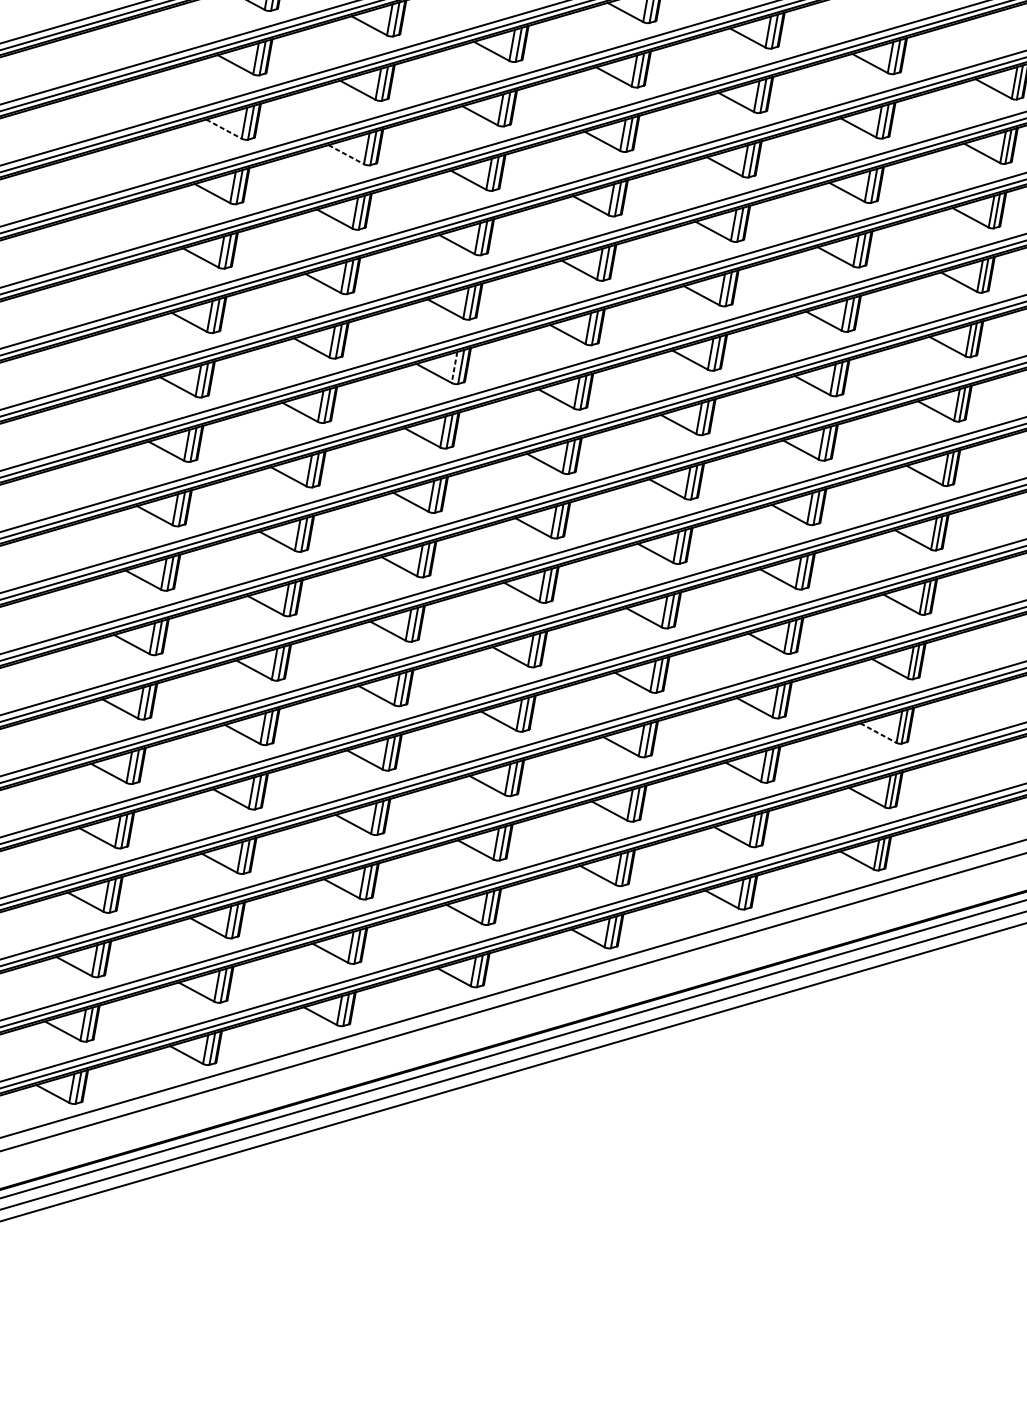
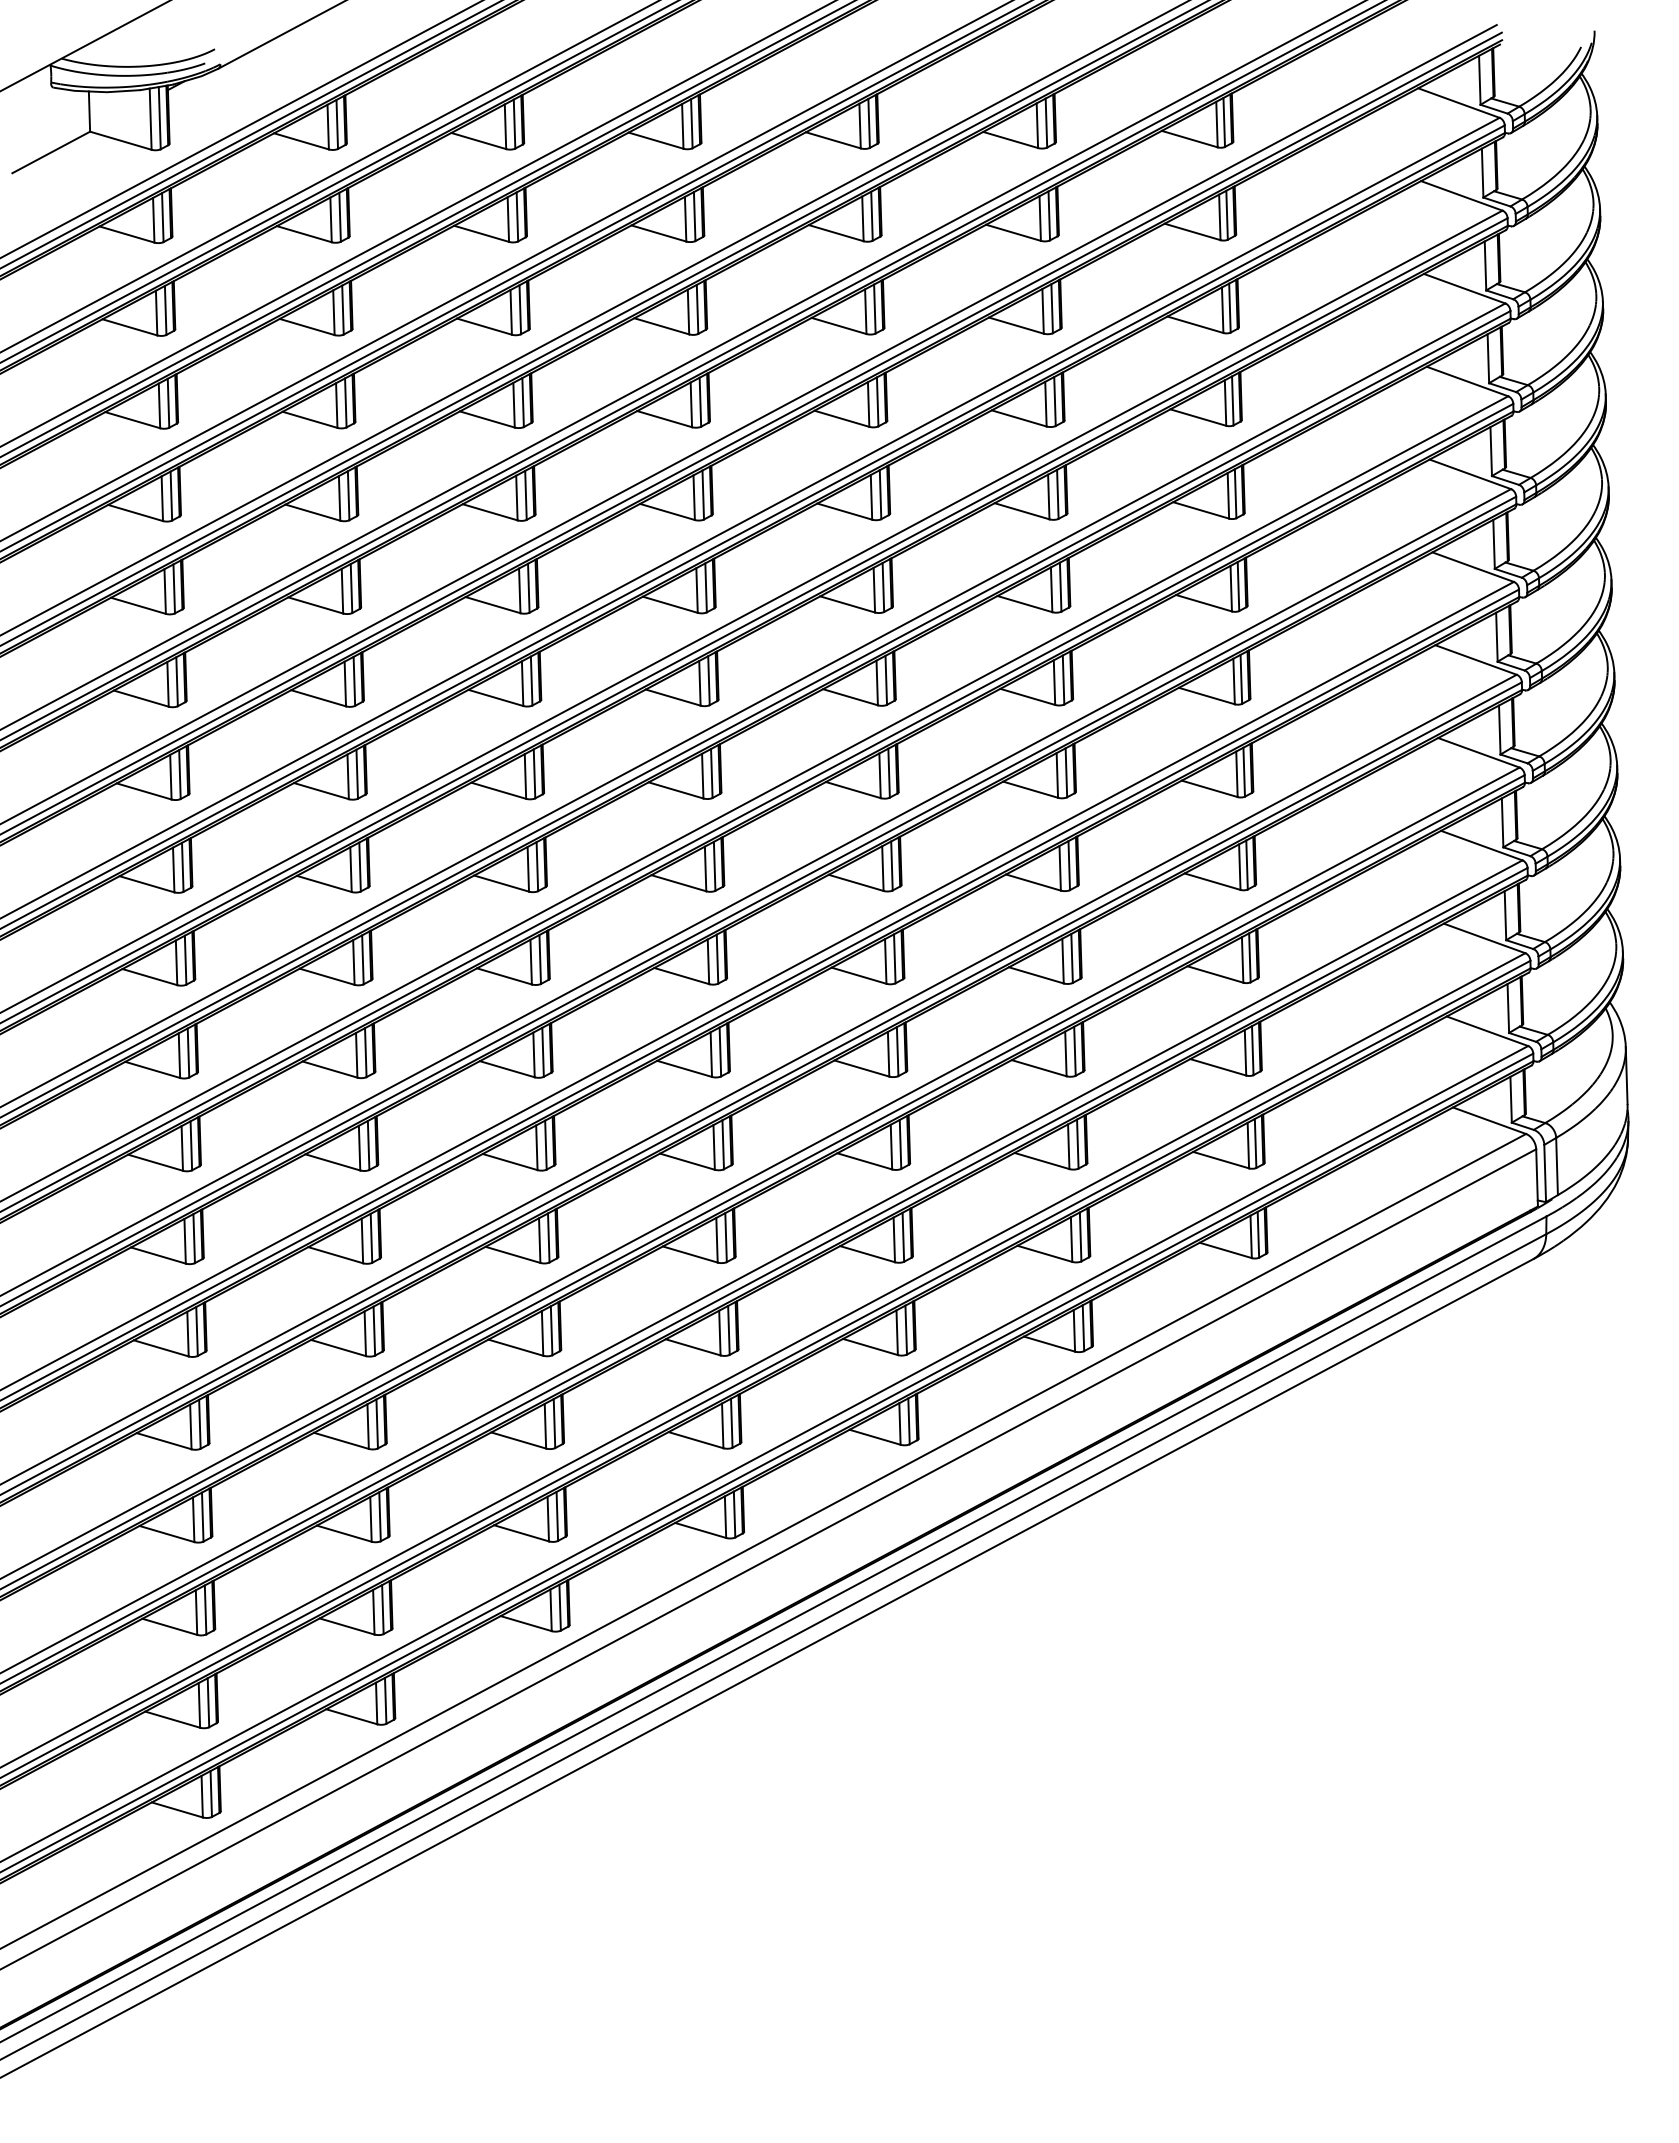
line: (223, 129) -> (132, 420), dashed -> solid
line: (346, 154) -> (310, 419), dashed -> solid
line: (454, 368) -> (522, 684), dashed -> solid
line: (878, 733) -> (1218, 1067), dashed -> solid

